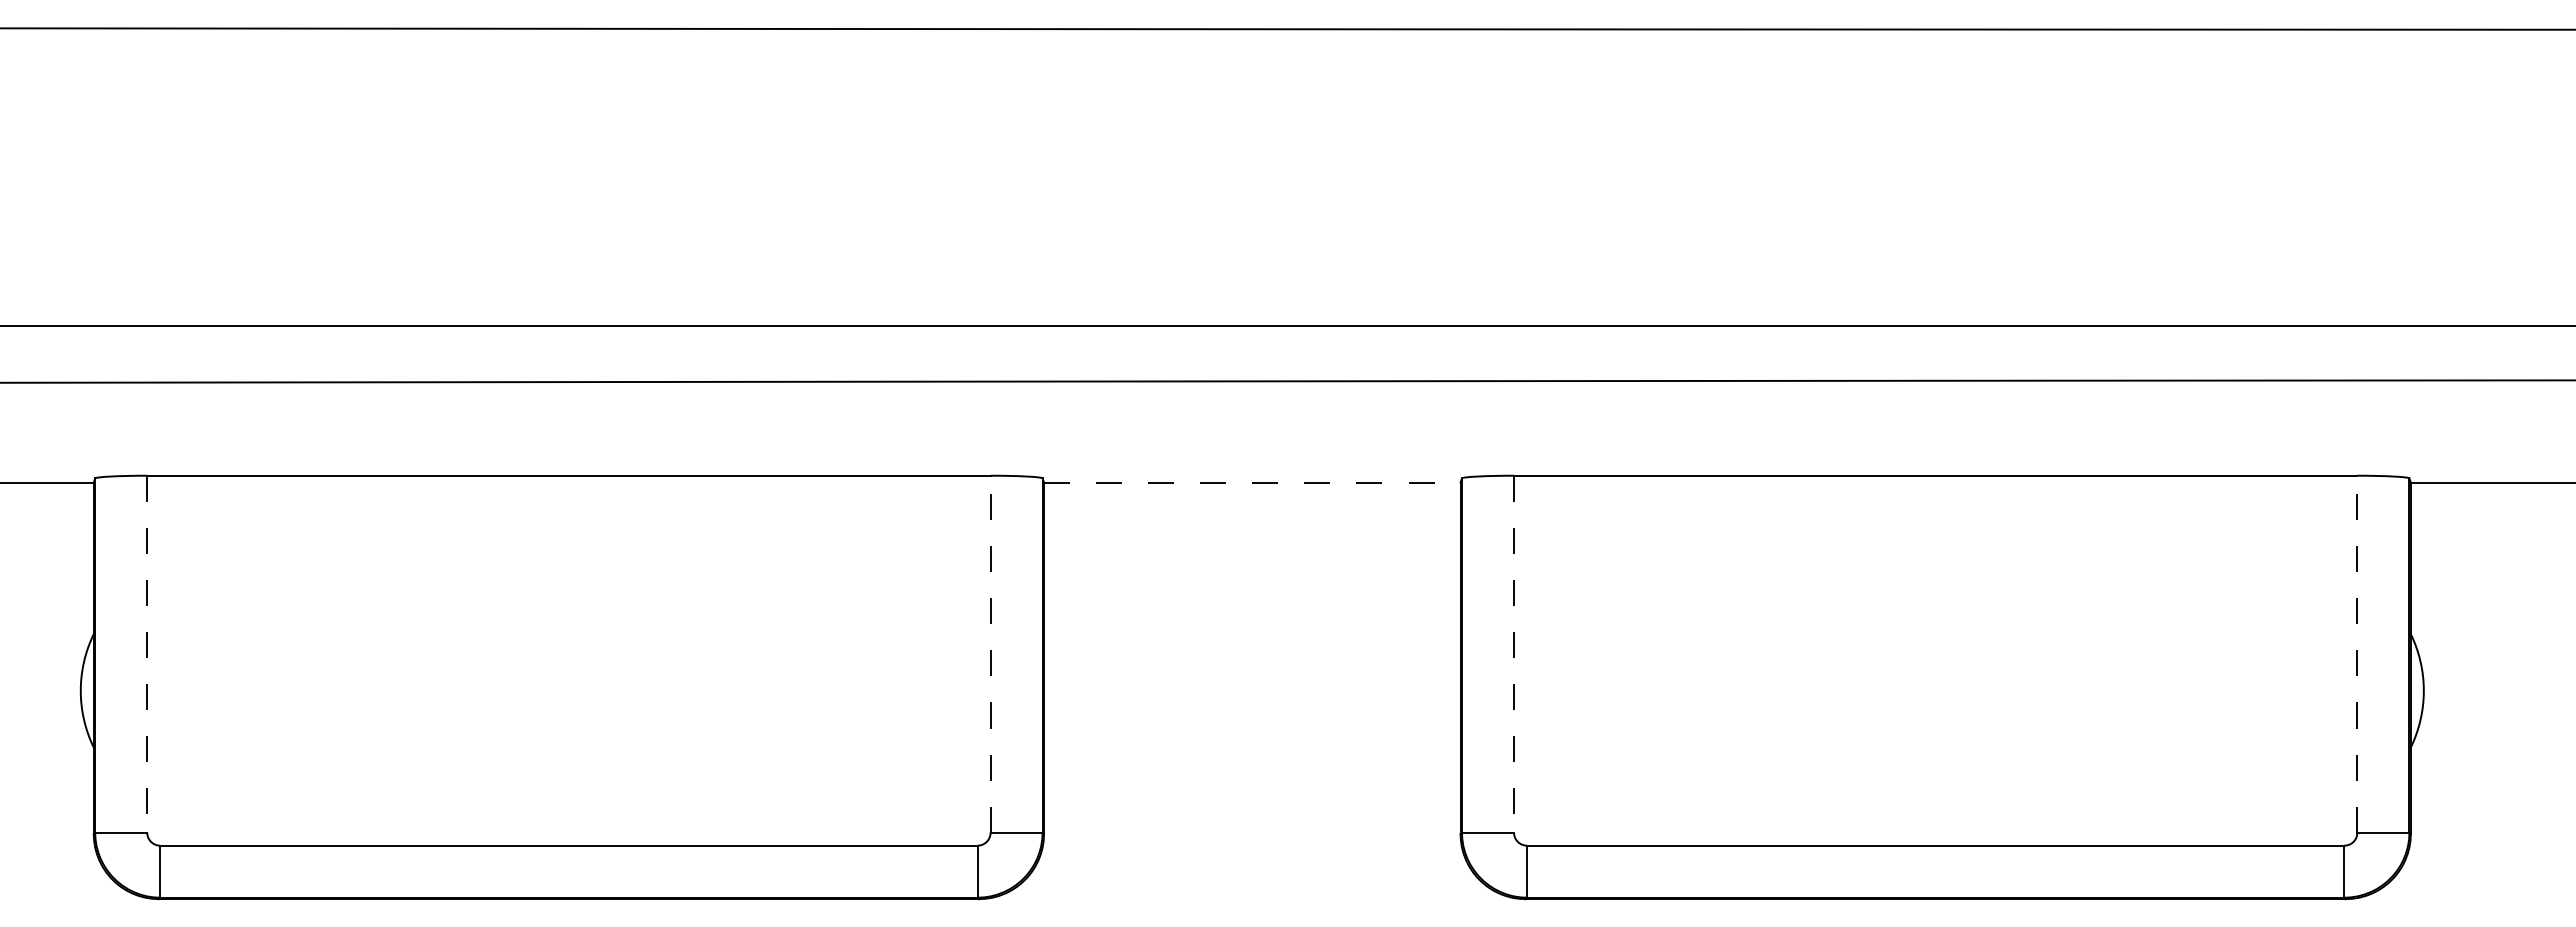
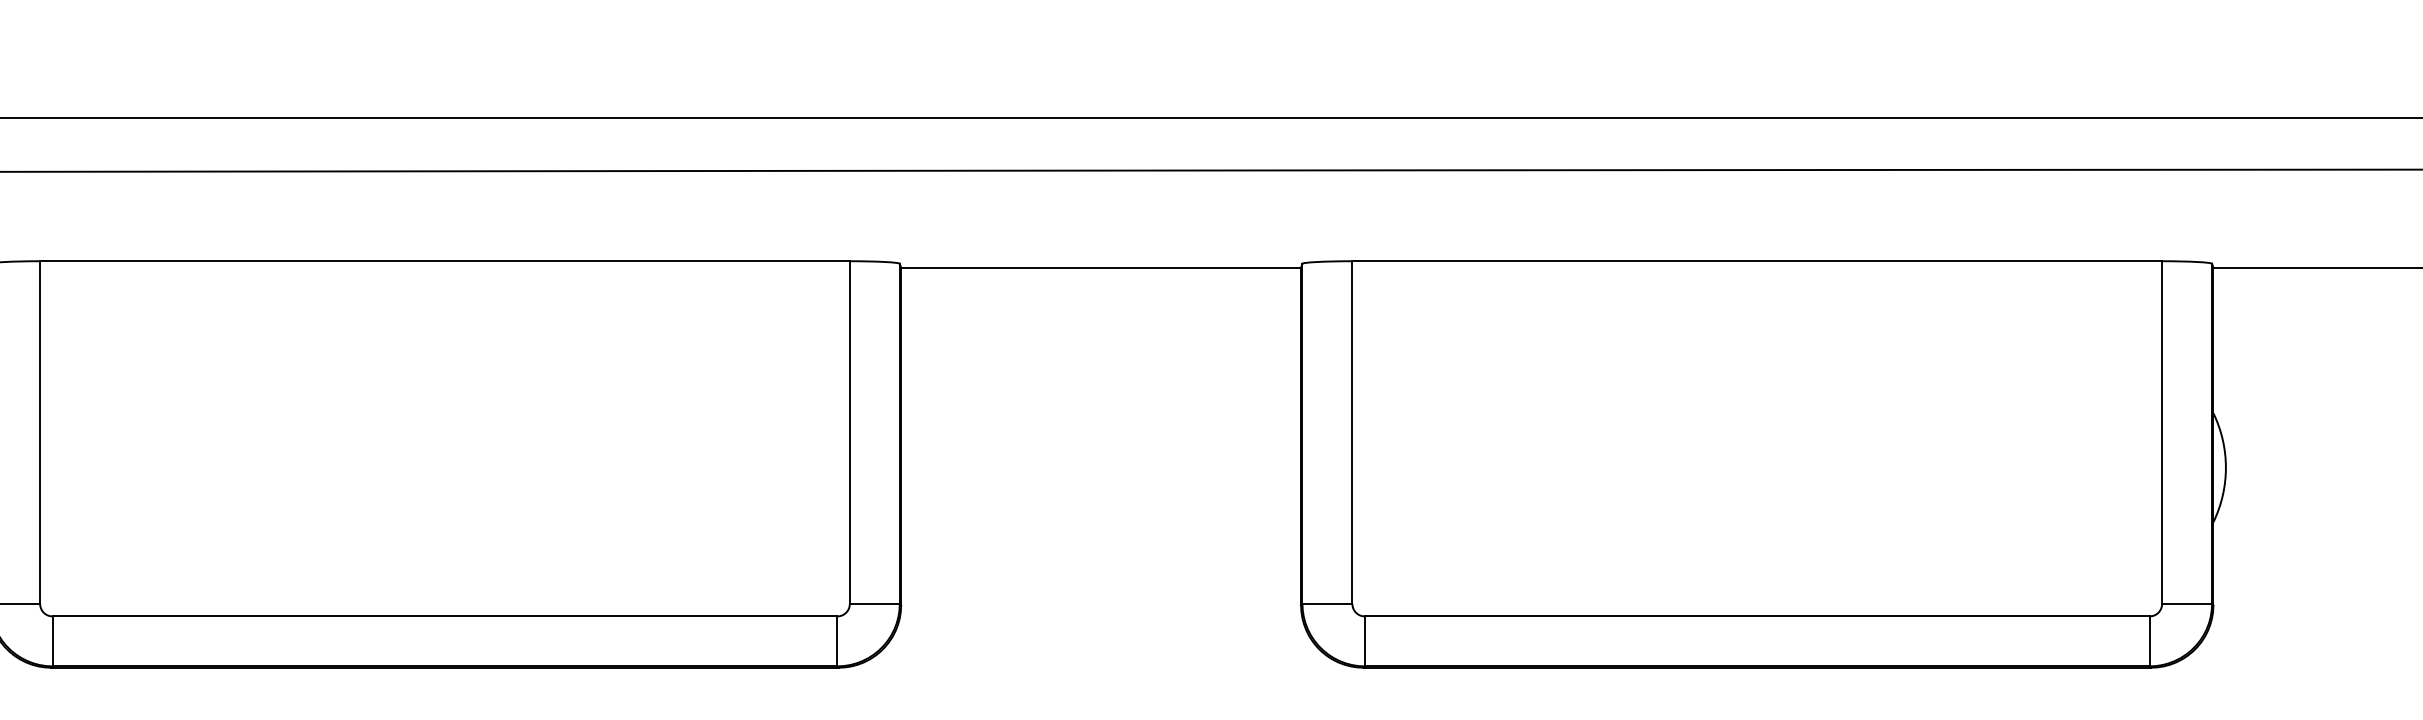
line: (1252, 482) -> (1101, 267), dashed -> solid
line: (990, 653) -> (849, 431), dashed -> solid
line: (2357, 653) -> (2162, 431), dashed -> solid
line: (147, 654) -> (40, 432), dashed -> solid
line: (1514, 654) -> (1352, 432), dashed -> solid

